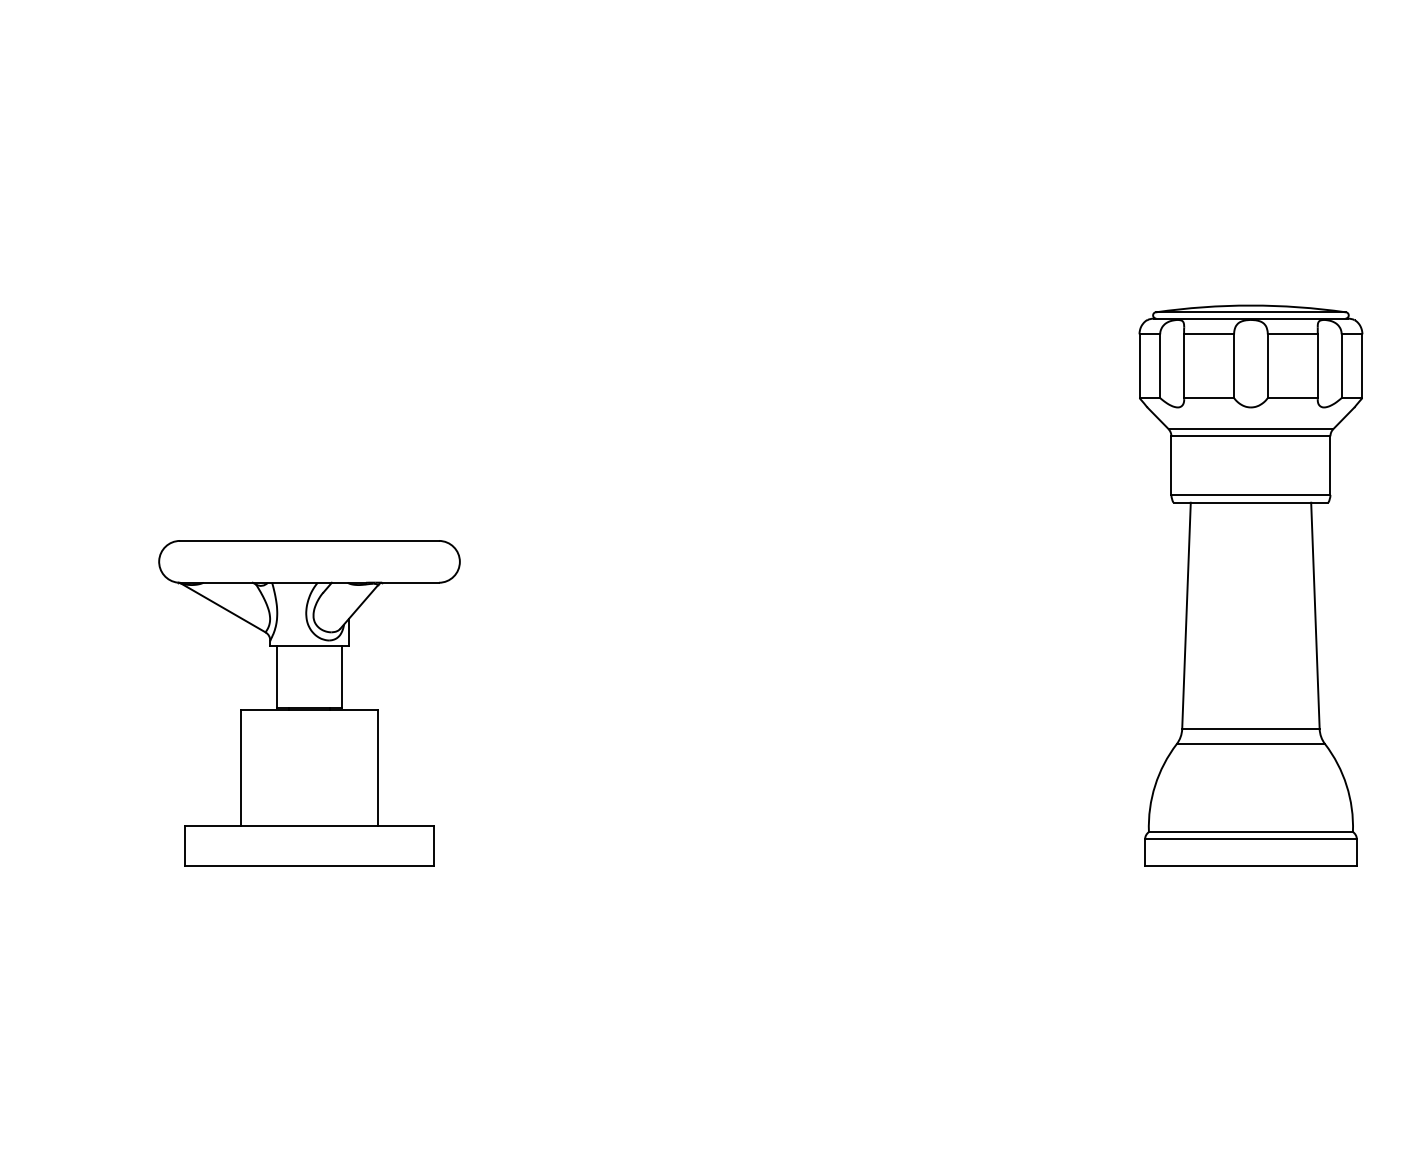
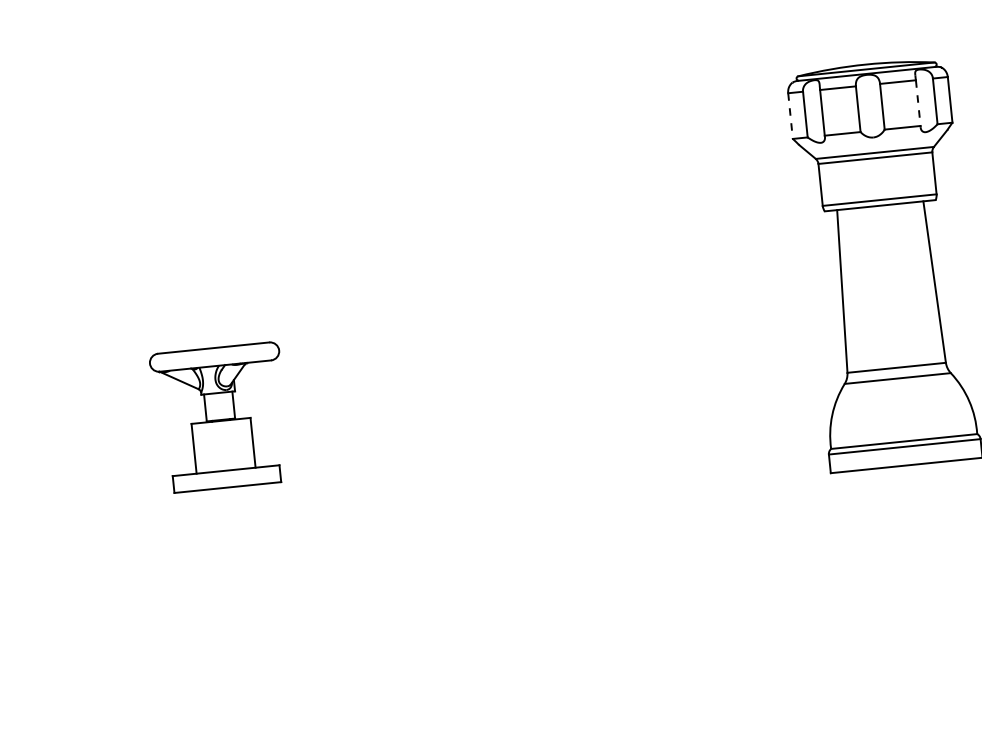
line: (1139, 366) -> (790, 116), solid -> dashed
line: (1317, 366) -> (917, 103), solid -> dashed
part: (309, 703) -> (220, 417), size x0.6

